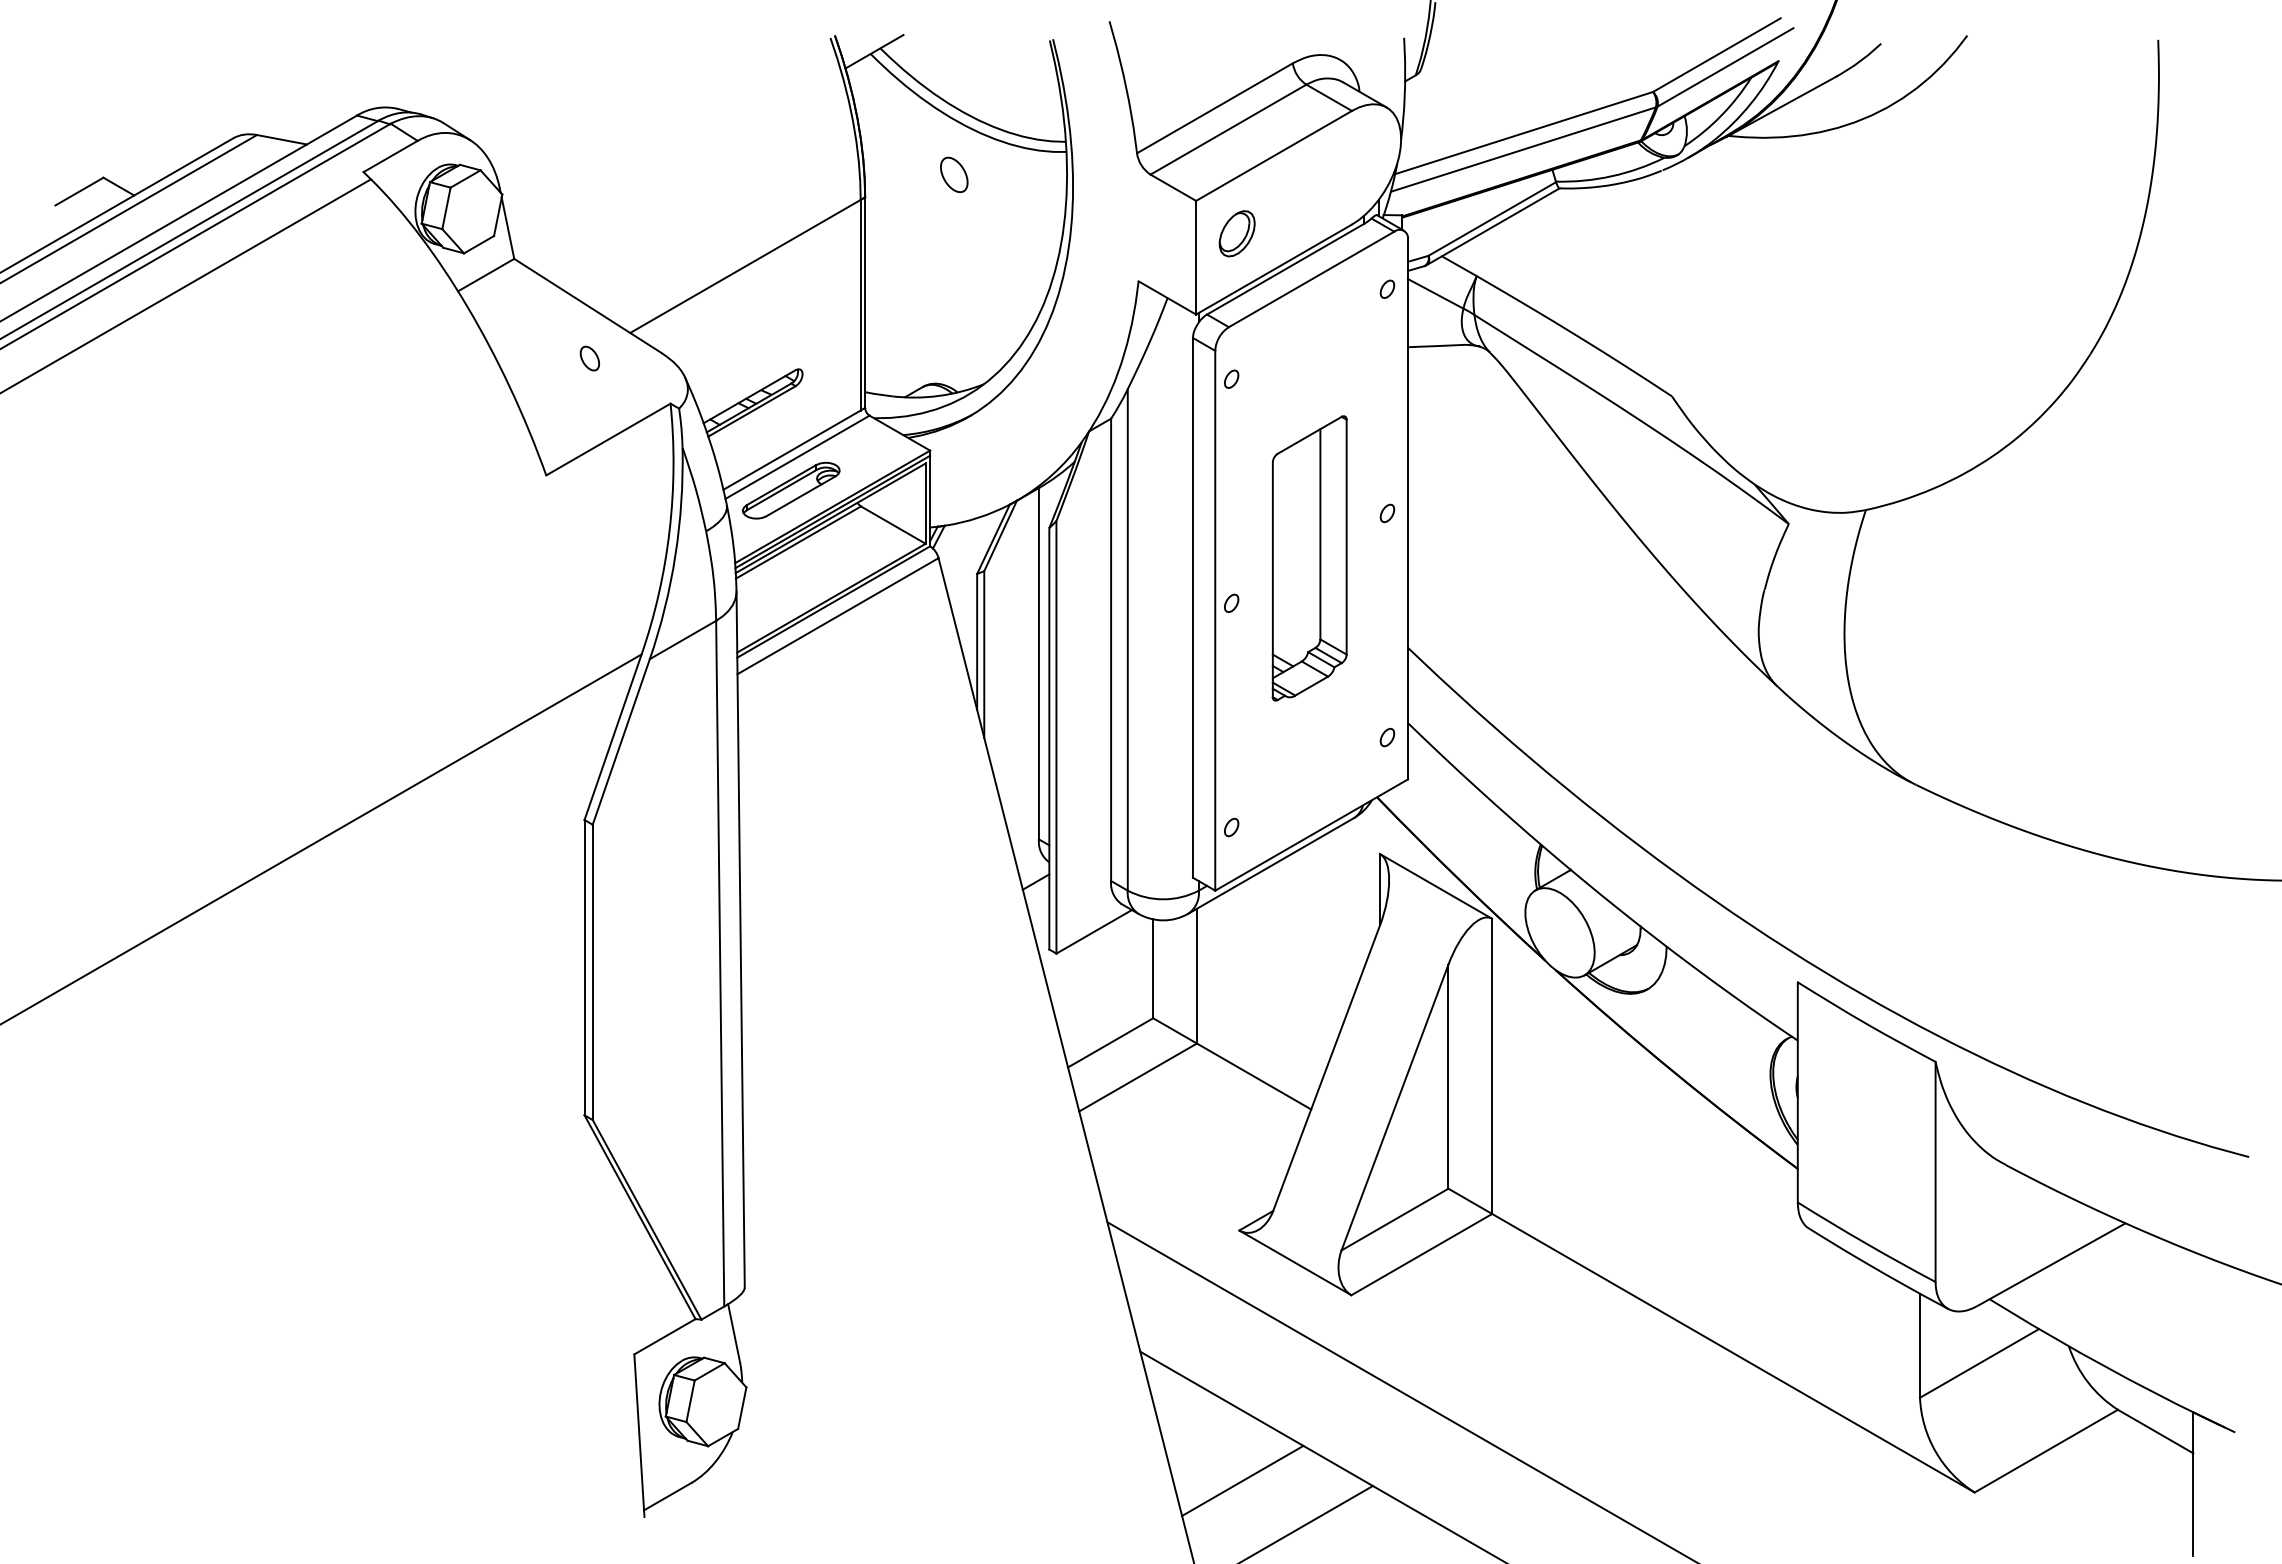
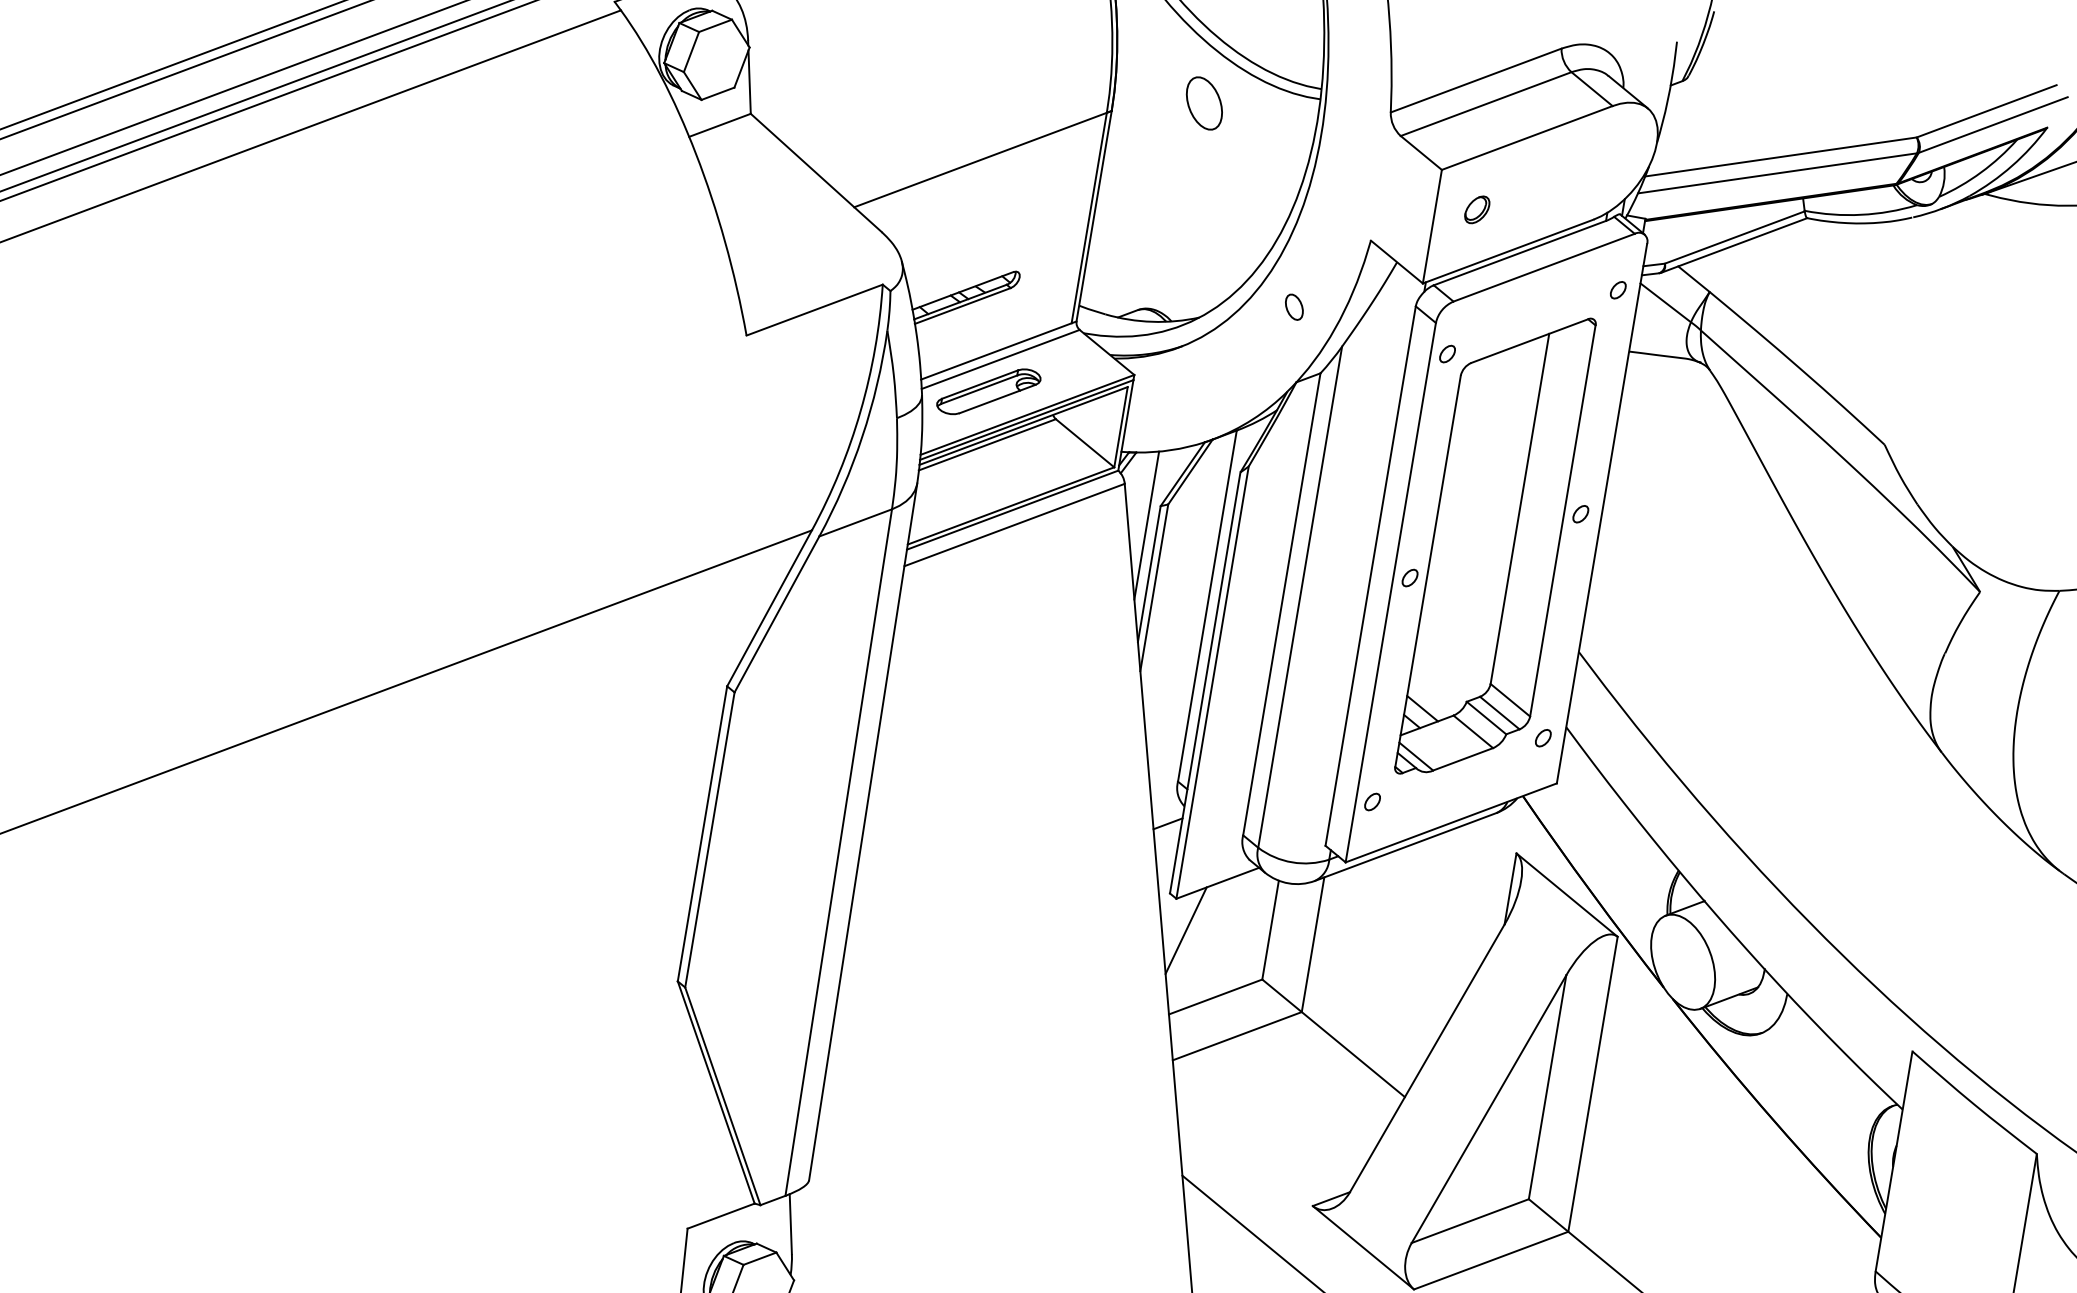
part: (954, 174) -> (1204, 103), size x1.43
part: (1236, 234) -> (1476, 210), size x0.62
part: (589, 358) -> (1293, 307), moved
part: (1309, 558) -> (1495, 546), size x1.67
line: (966, 595) -> (1146, 525), added
line: (1071, 982) -> (1186, 930), added

